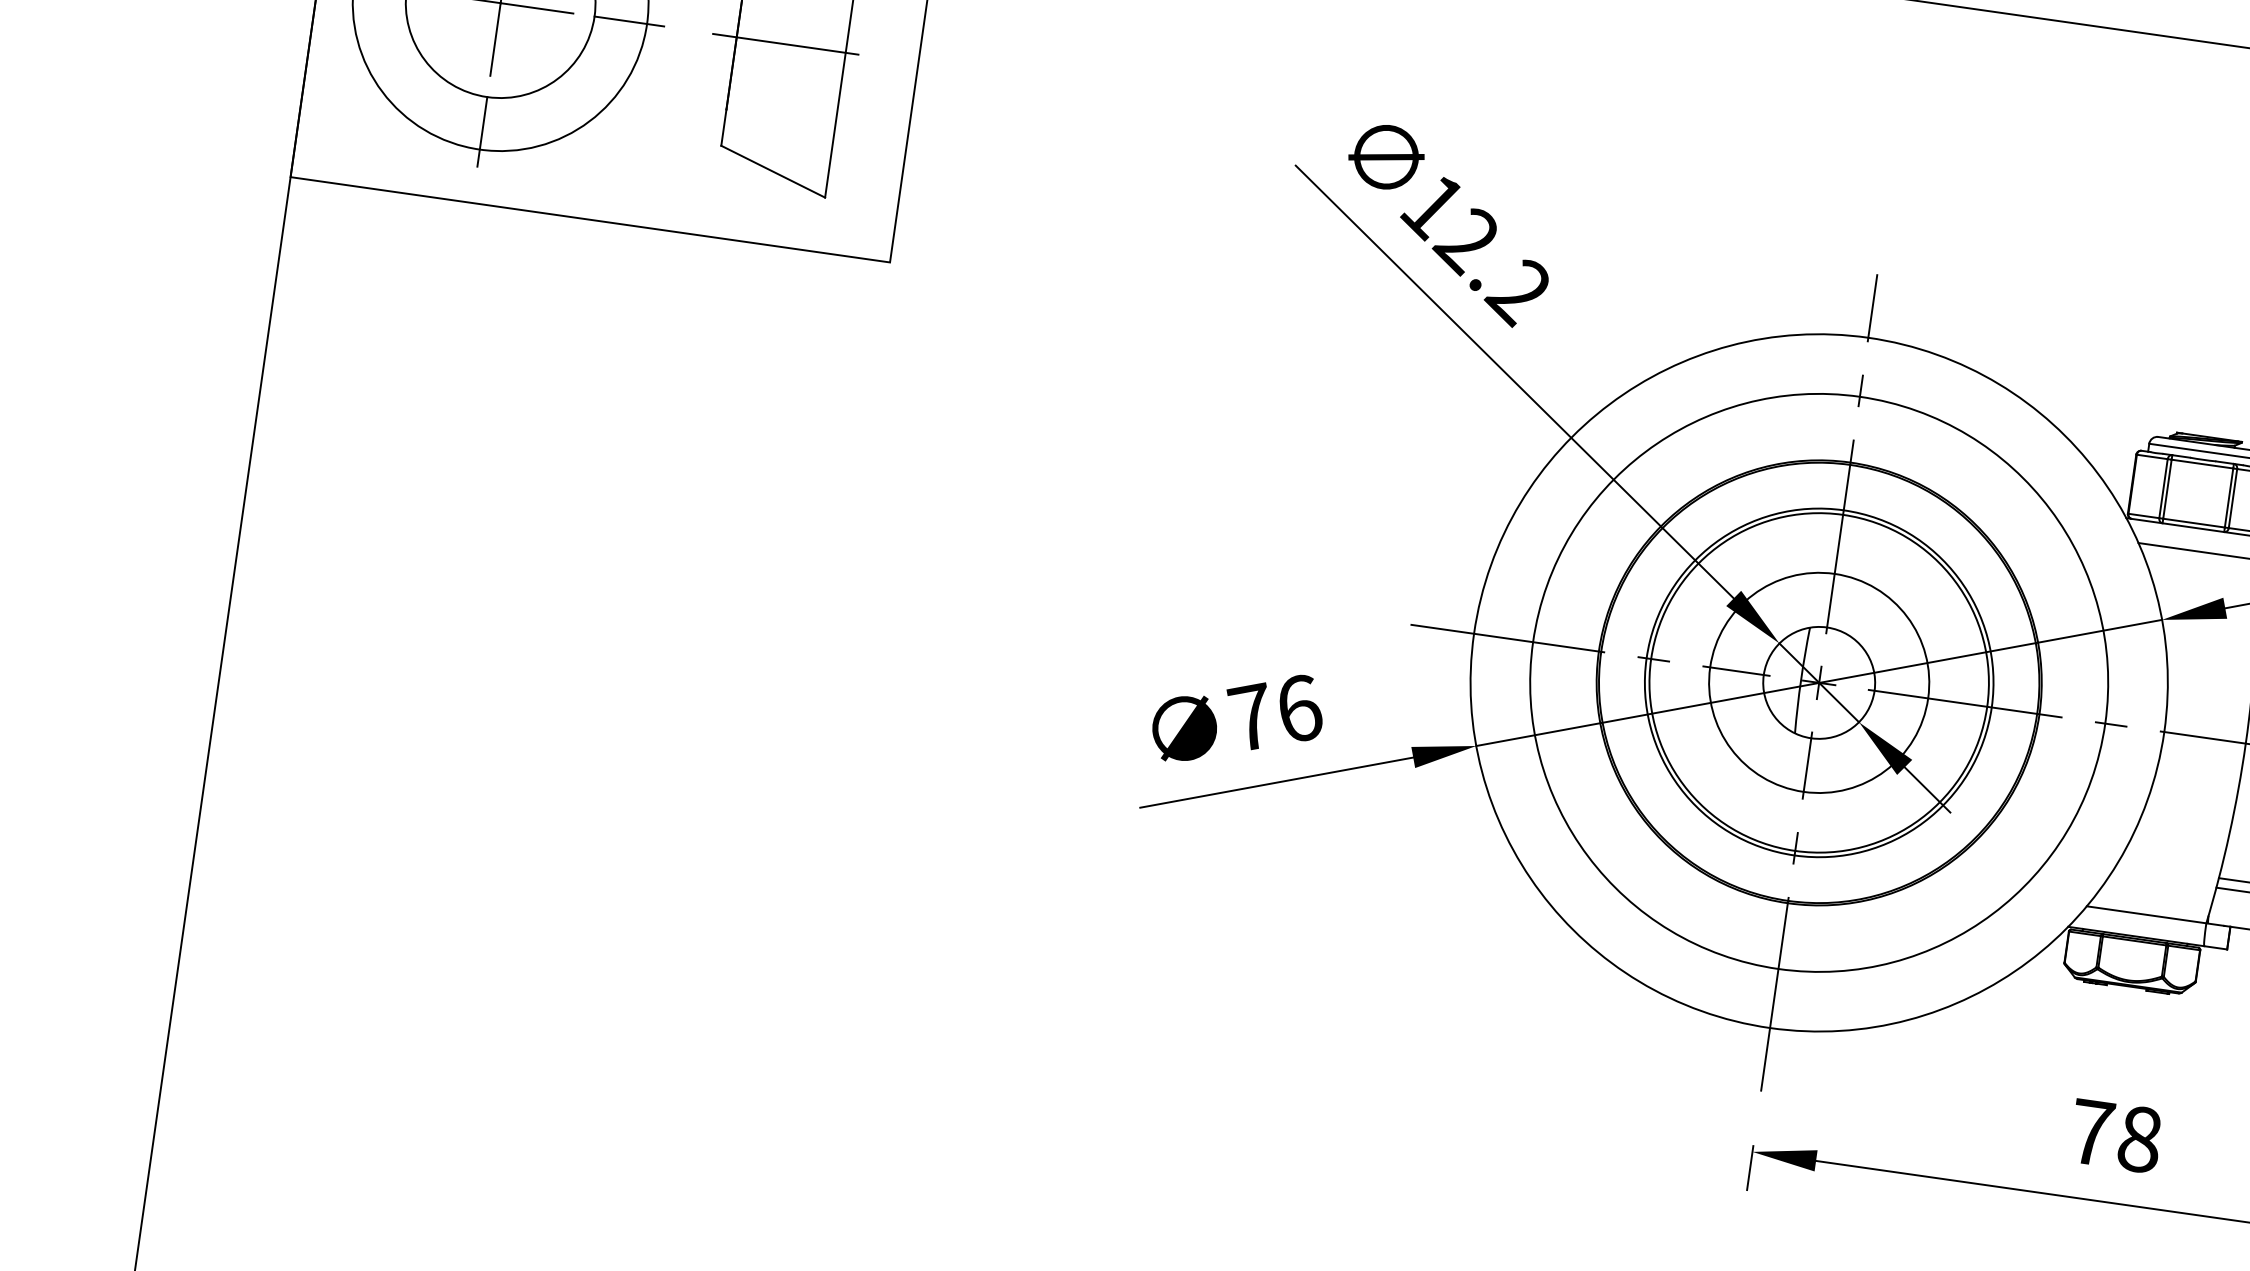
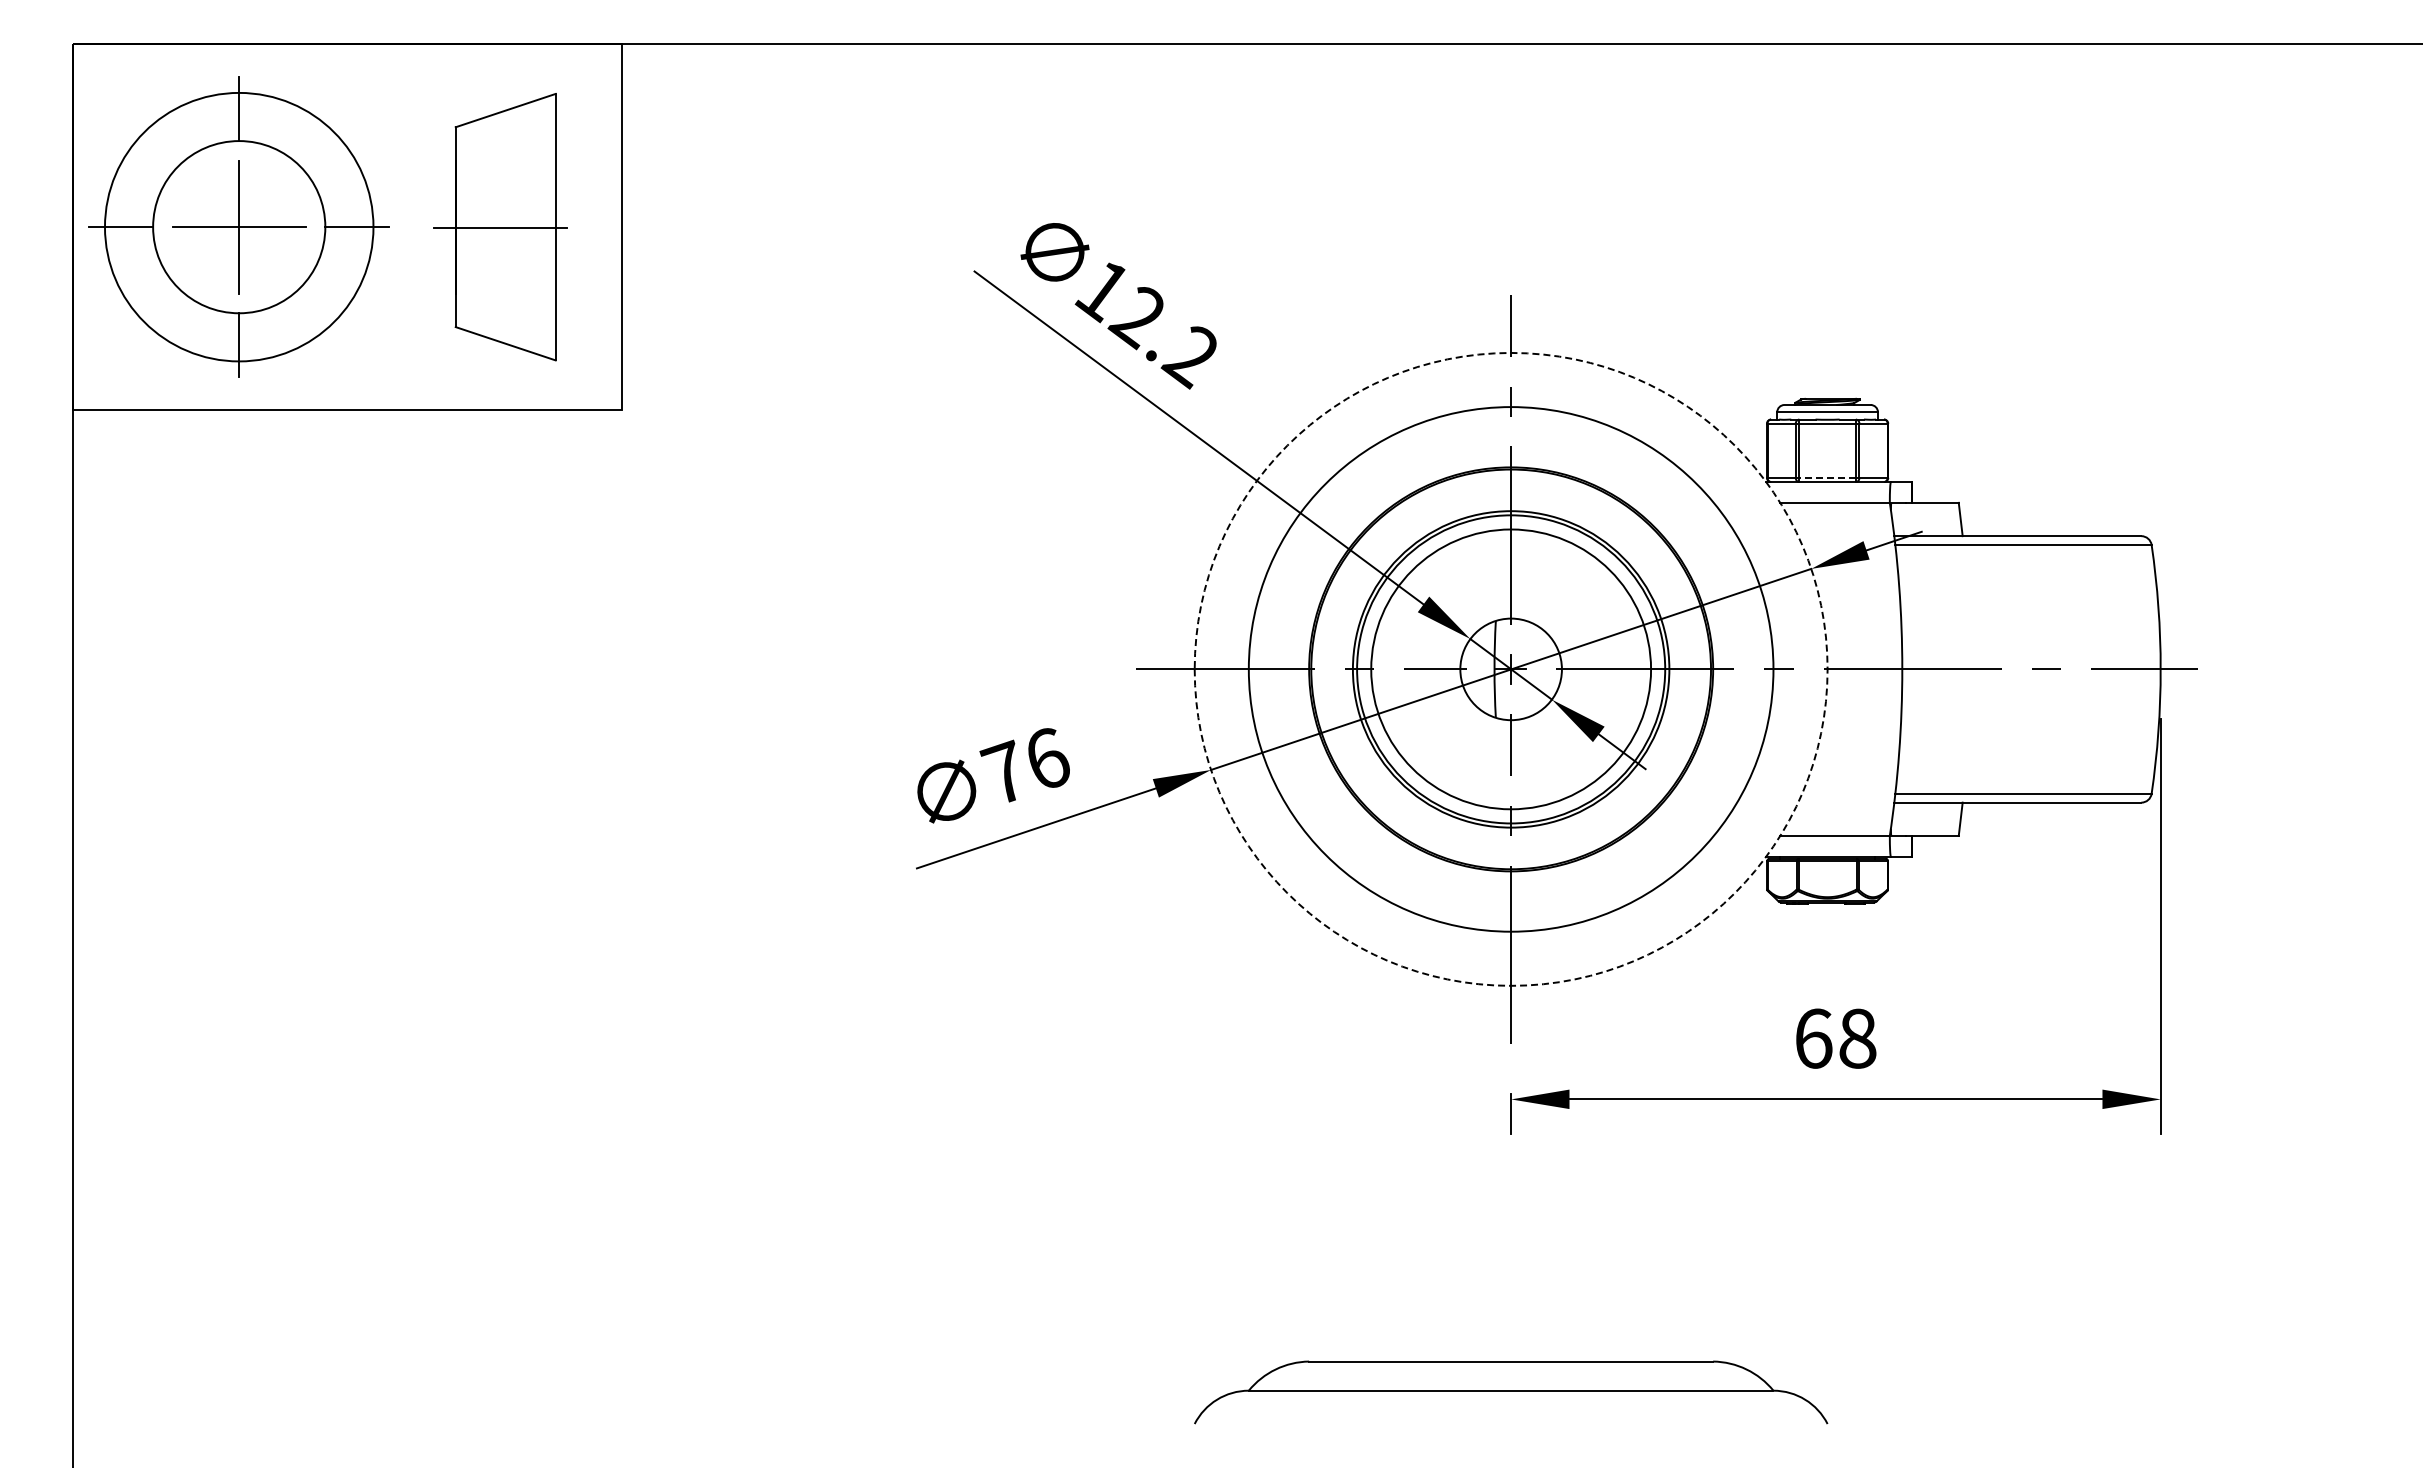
line: (2193, 522) -> (1827, 477), solid -> dashed
circle: (1818, 681) -> (1510, 668), solid -> dashed
circle: (1819, 683) -> (1511, 669), size x1.4
text: (2091, 1132) -> (1813, 1038), 78 -> 68

